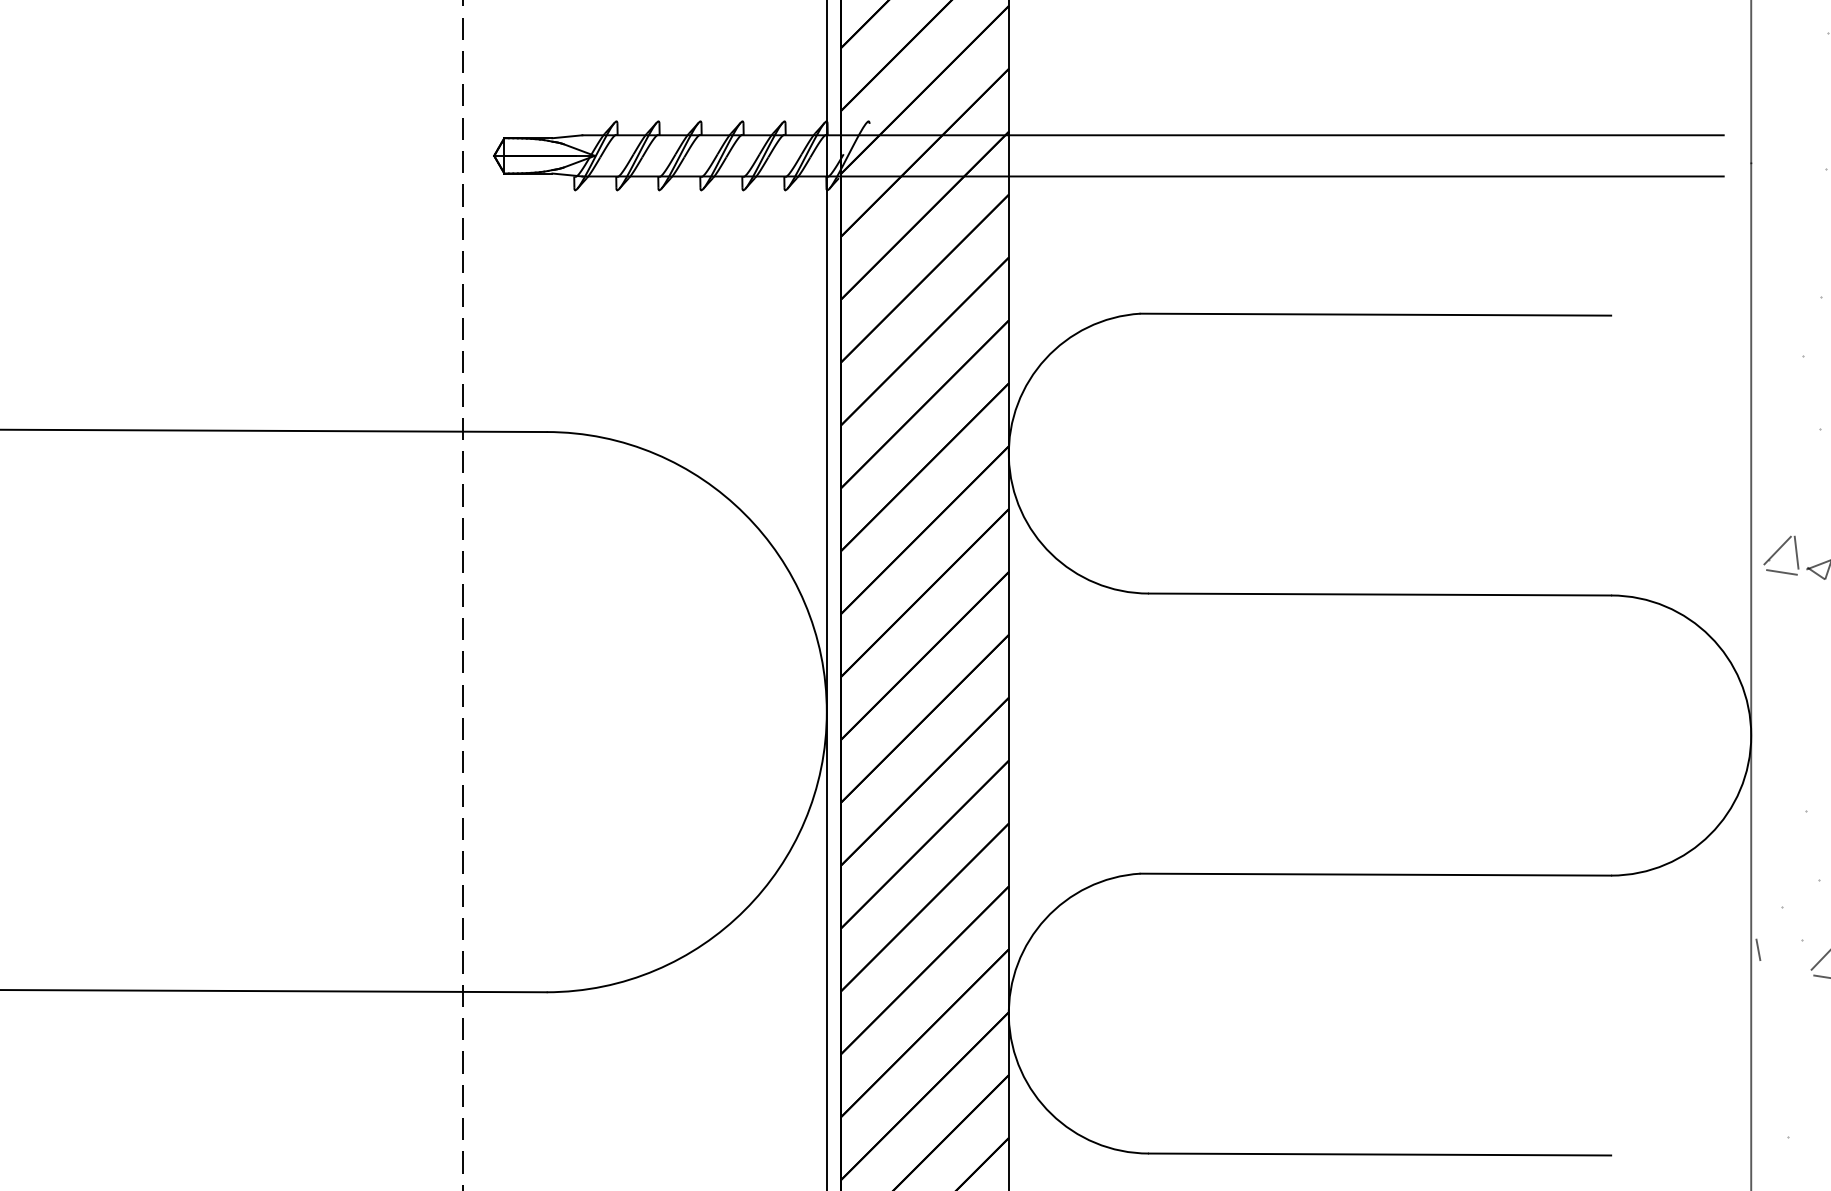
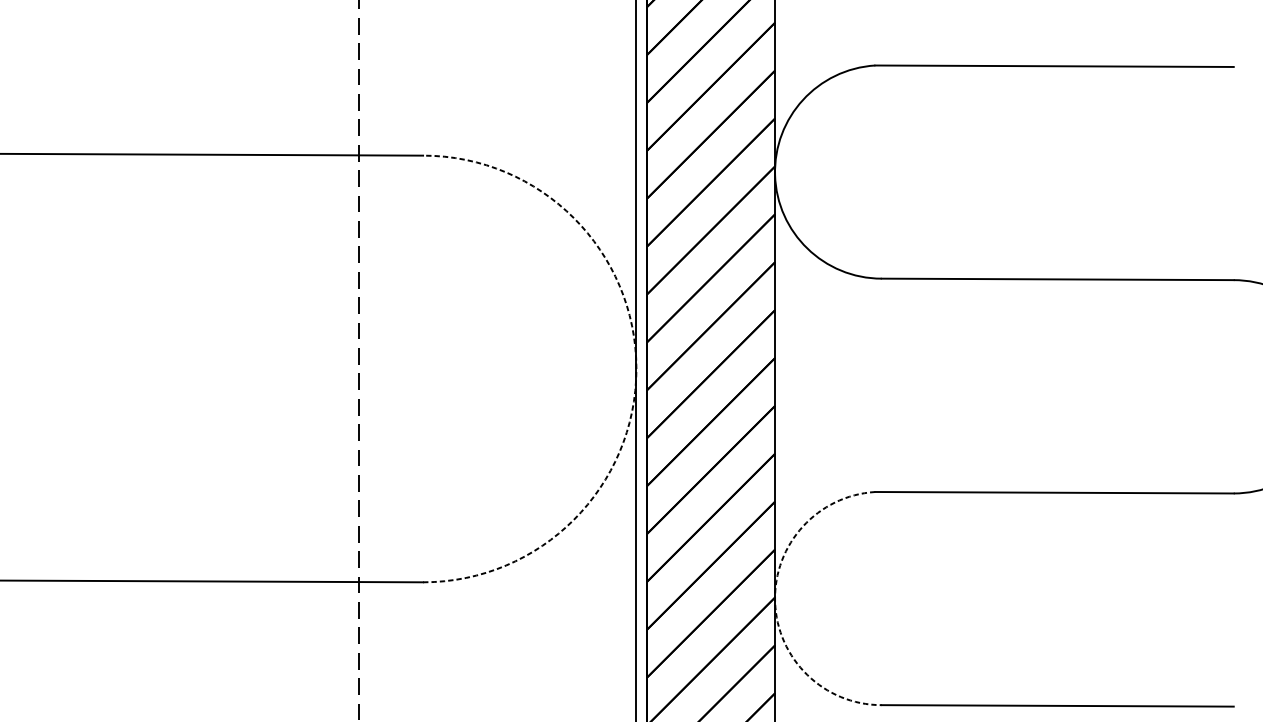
arc: (826, 712) -> (636, 369), solid -> dashed
arc: (1008, 1017) -> (774, 601), solid -> dashed

